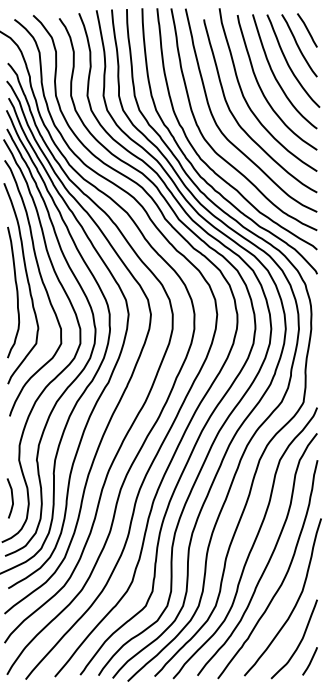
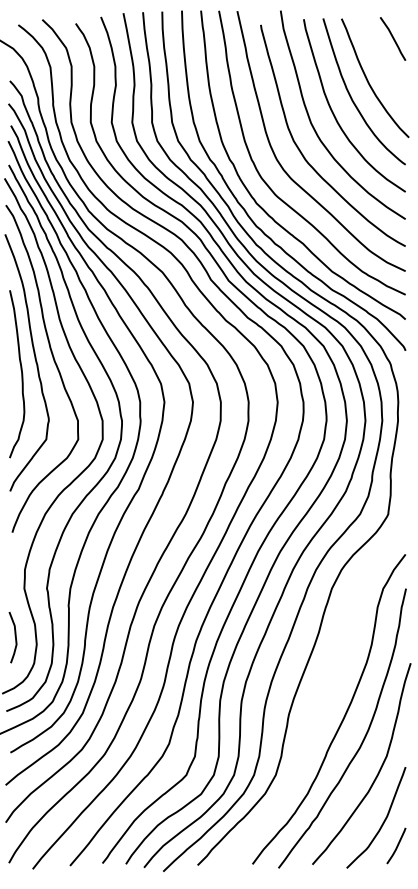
curve: (298, 45) -> (381, 58), removed
curve: (251, 546) -> (321, 699), removed

